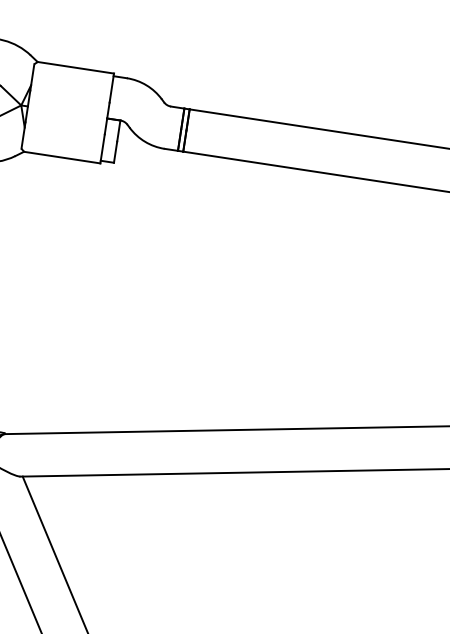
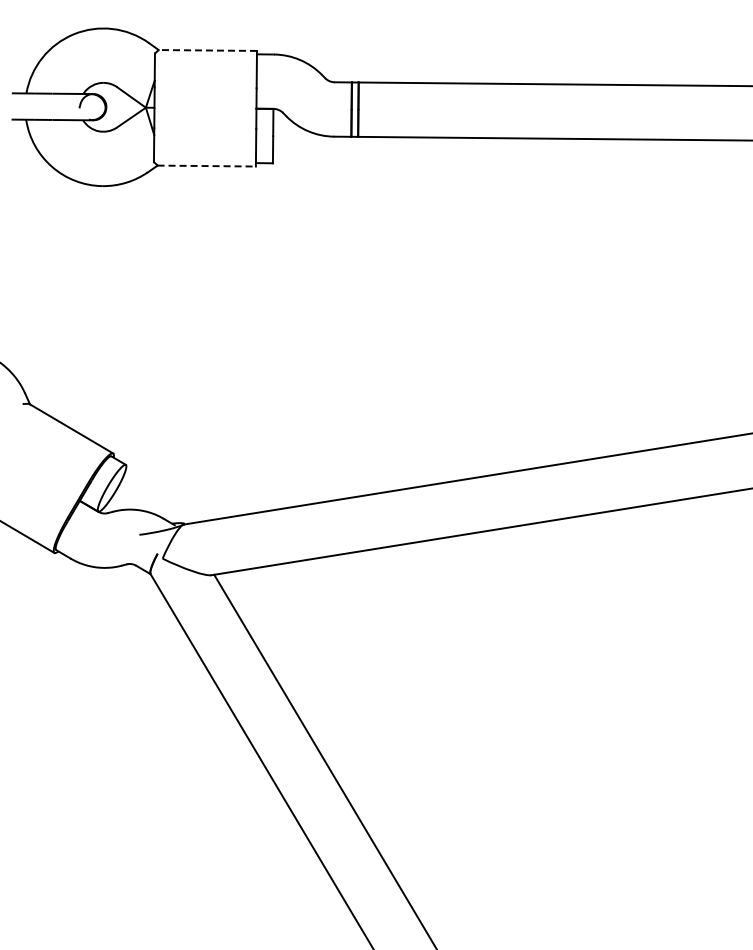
line: (75, 67) -> (207, 50), solid -> dashed
line: (62, 158) -> (207, 166), solid -> dashed

